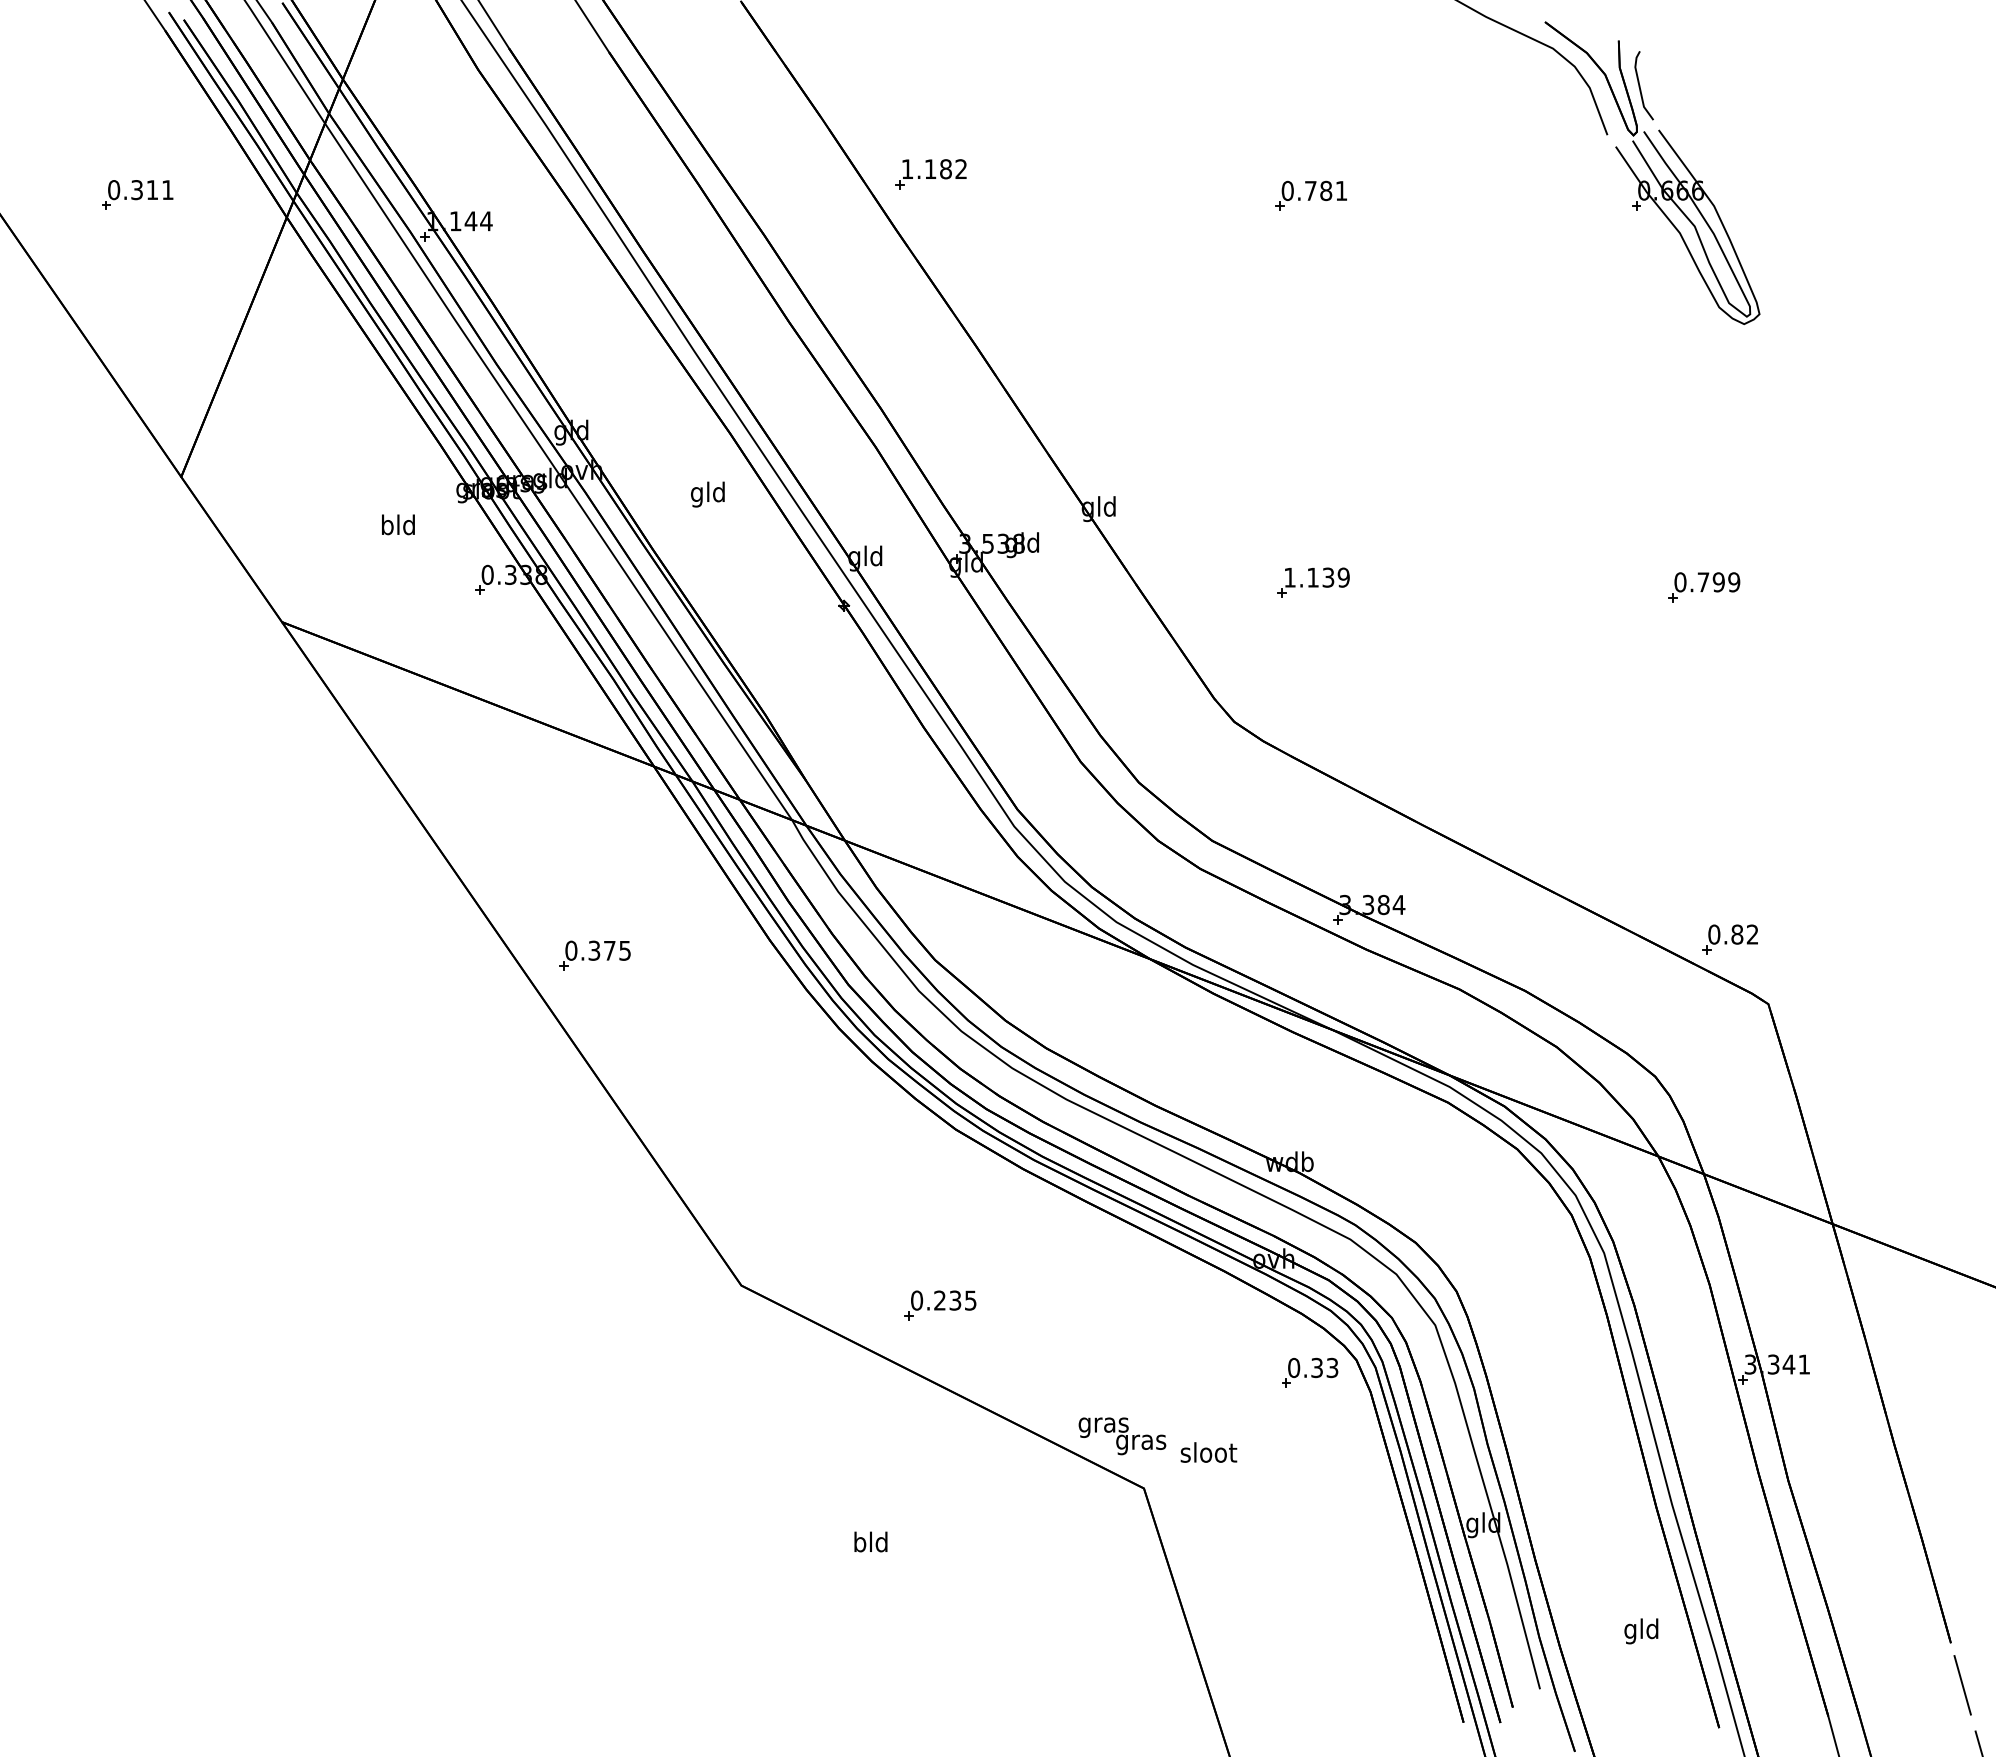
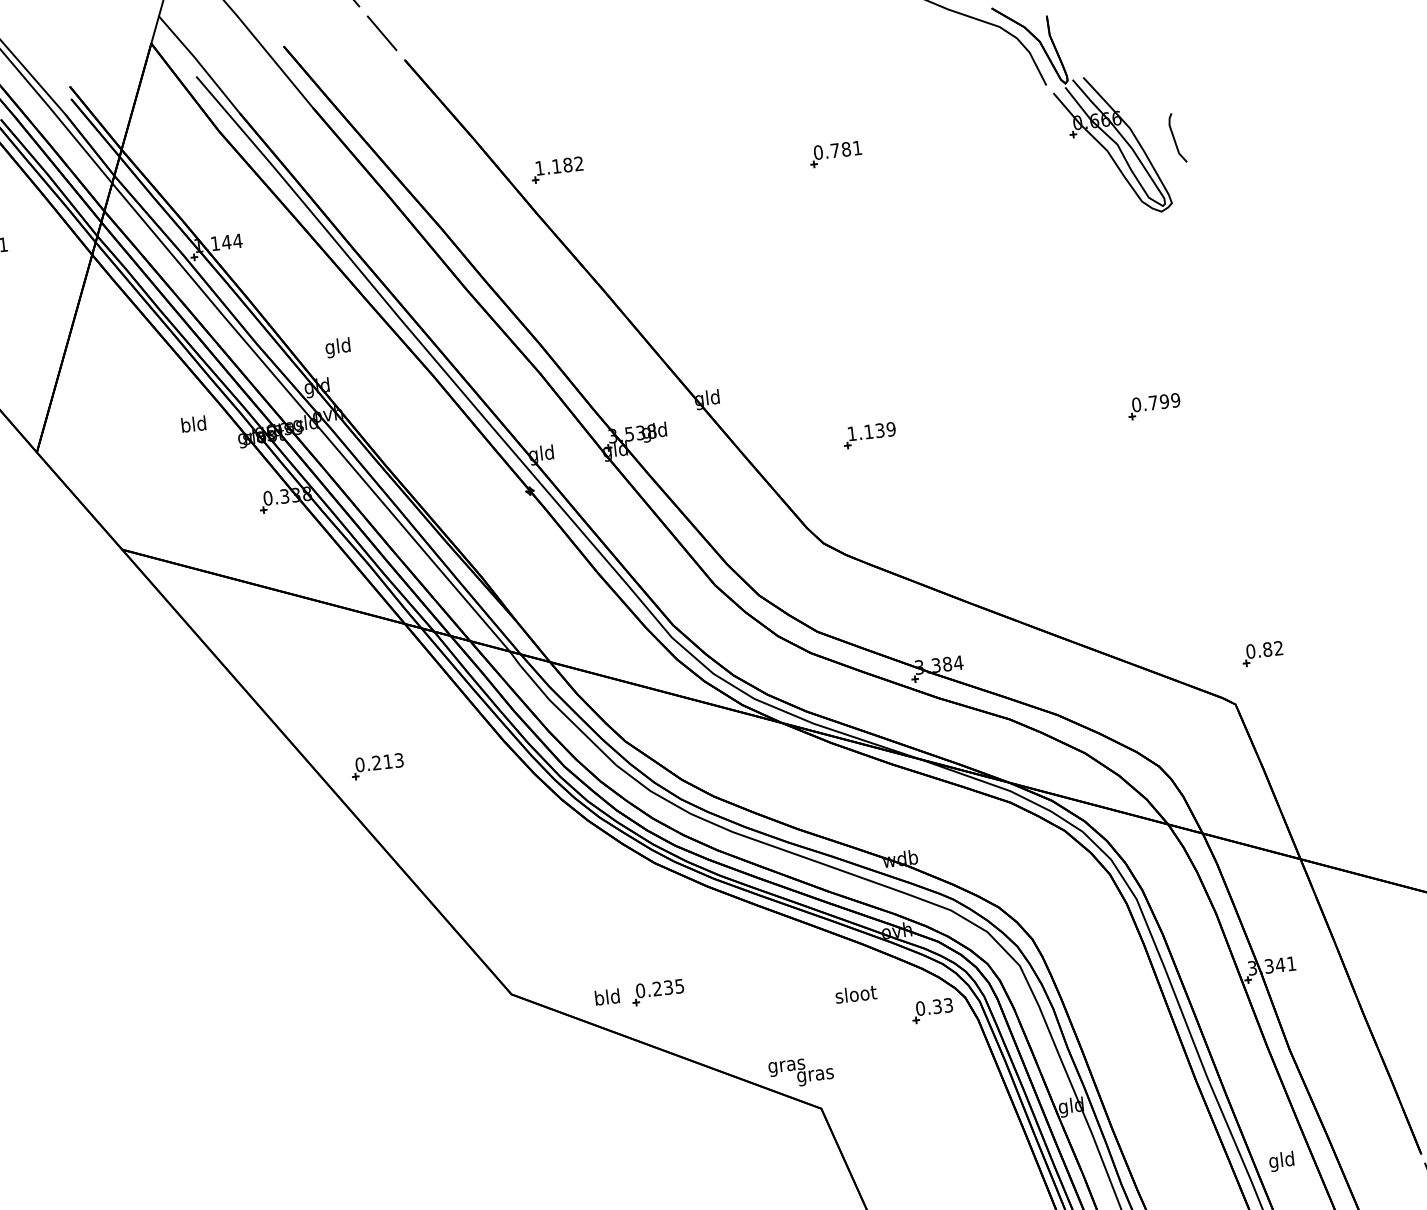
line: (1640, 85) -> (1174, 138), moved
text: (707, 494) -> (337, 347), moved
text: (398, 524) -> (193, 423), moved
part: (1729, 939) -> (1262, 653), moved
text: (609, 950) -> (387, 761), 0.375 -> 0.213
text: (1208, 1452) -> (855, 994), moved
text: (870, 1541) -> (606, 996), moved
text: (1641, 1631) -> (1281, 1161), moved

